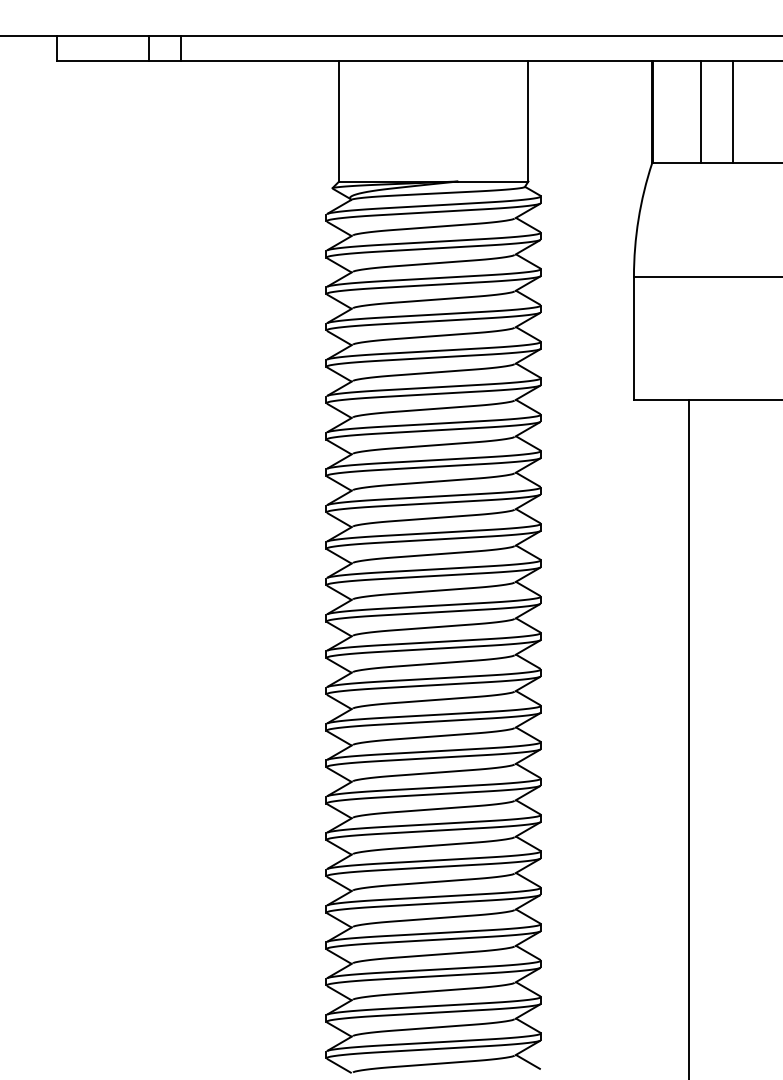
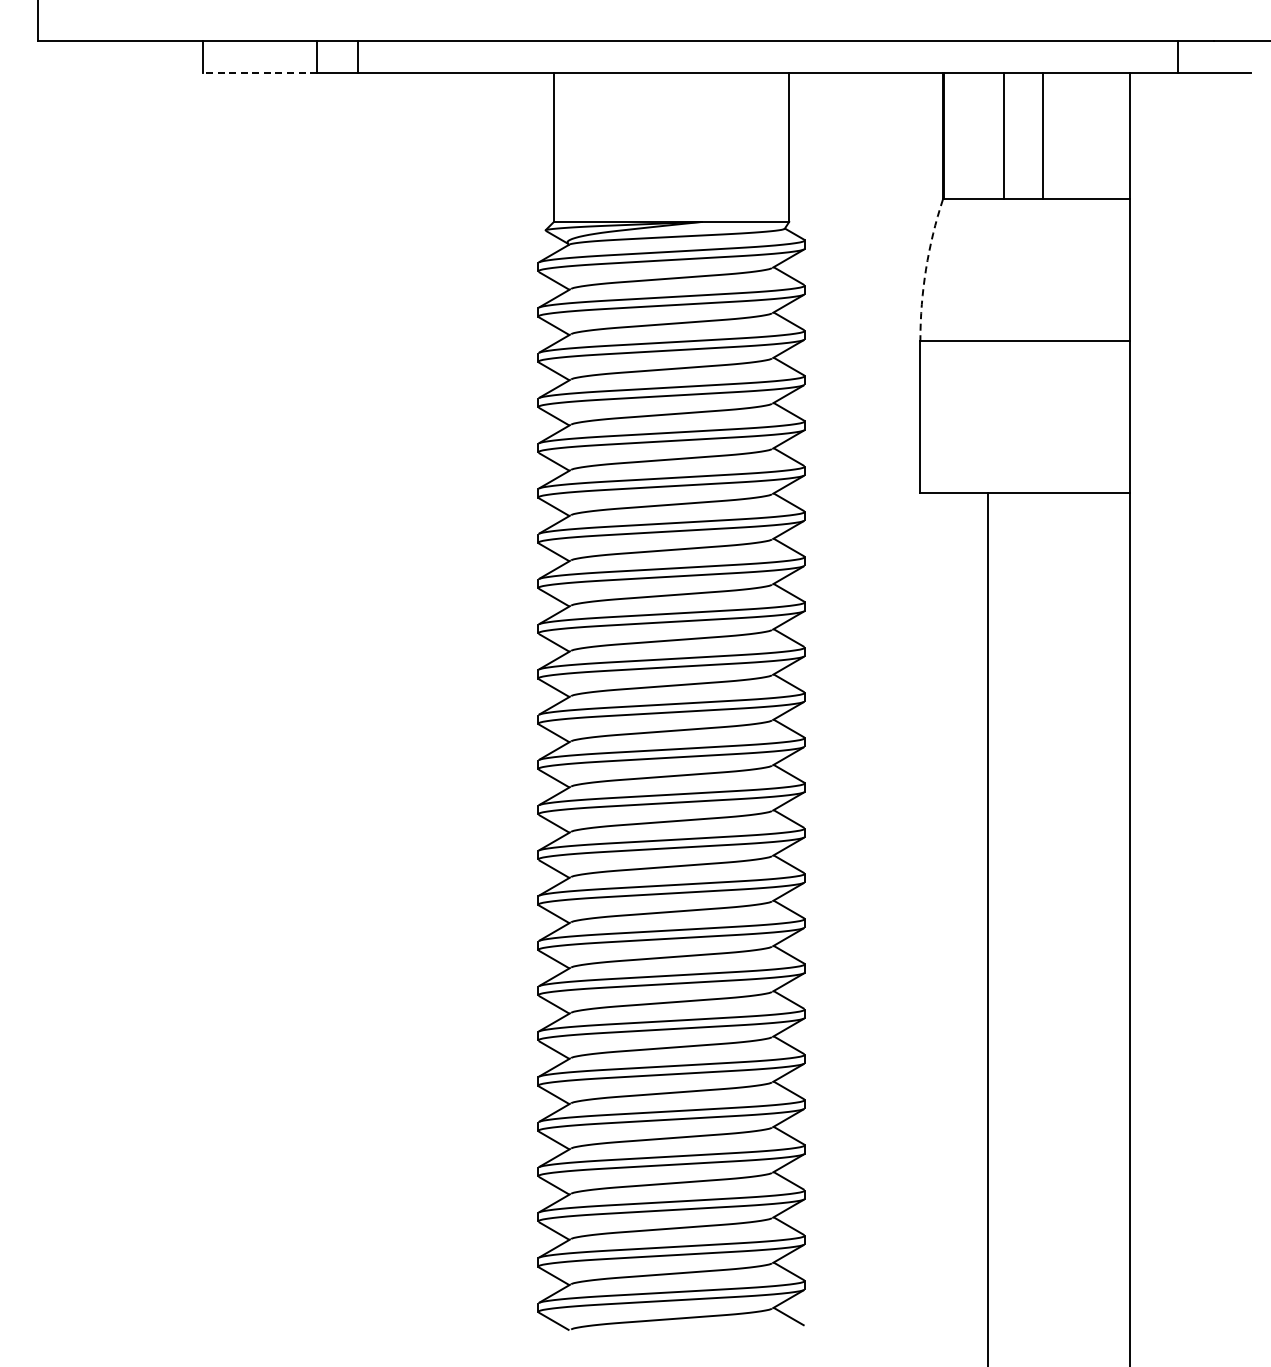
line: (103, 61) -> (260, 72), solid -> dashed
arc: (638, 219) -> (926, 269), solid -> dashed

